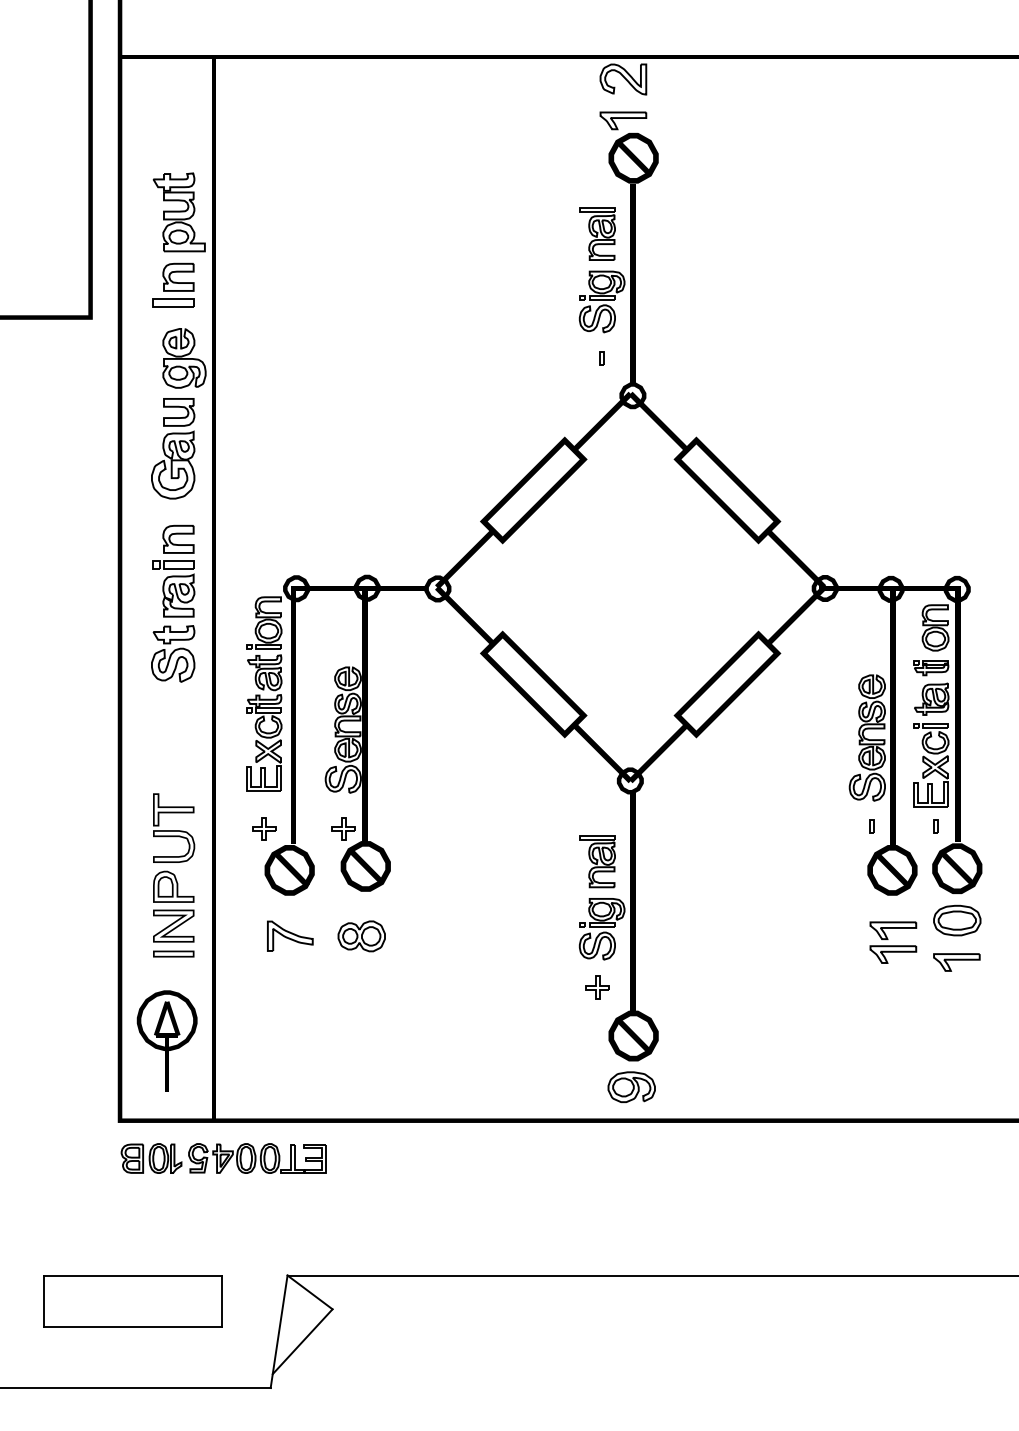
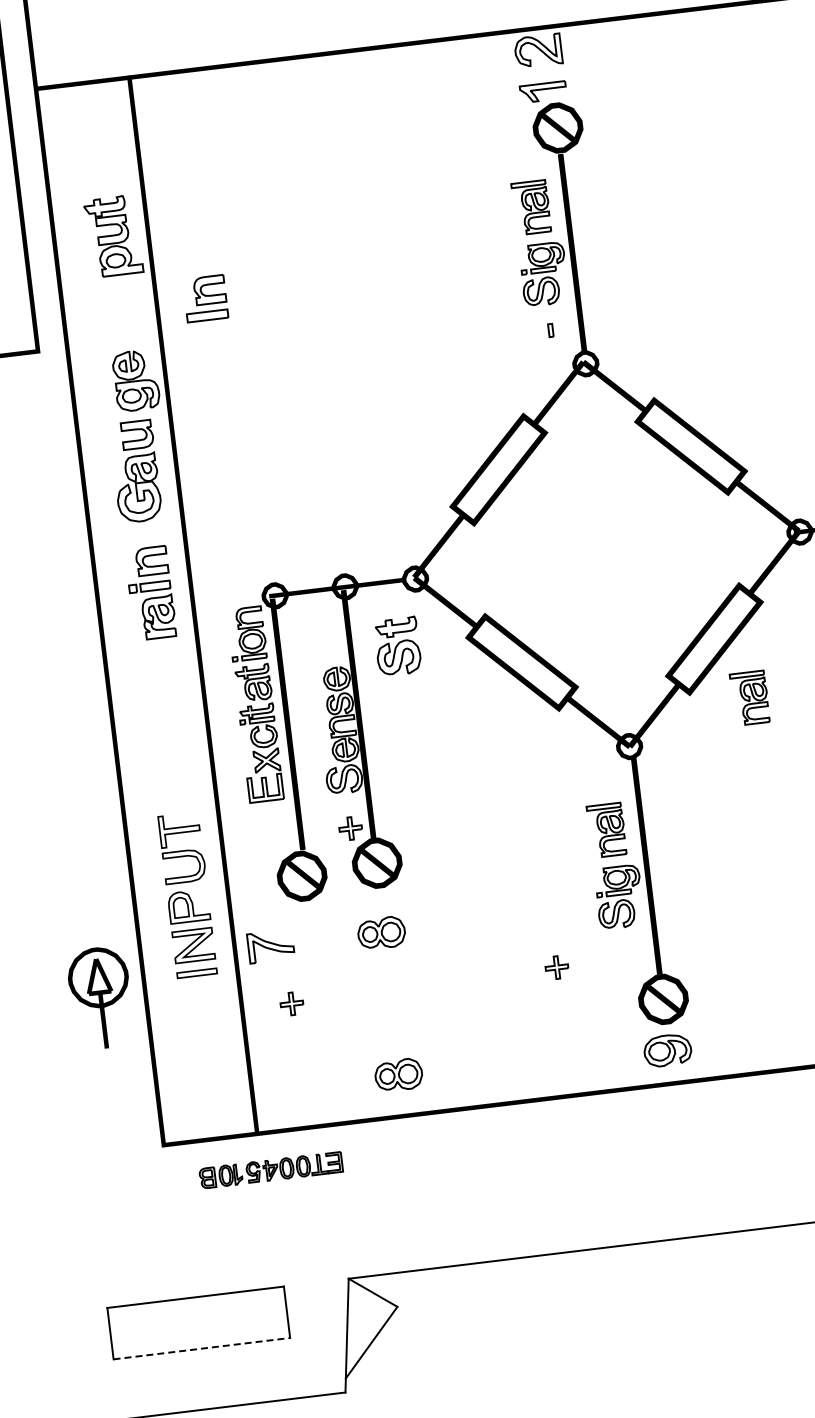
part: (173, 284) -> (205, 297), moved
part: (173, 653) -> (398, 646), moved
part: (755, 747) -> (749, 698), added
part: (264, 828) -> (292, 1003), moved
part: (290, 935) -> (271, 945), moved
part: (597, 987) -> (556, 967), moved
part: (166, 1040) -> (100, 997), moved
part: (361, 1079) -> (398, 1075), added
part: (223, 1158) -> (271, 1170), size x0.7
line: (133, 1327) -> (202, 1348), solid -> dashed

